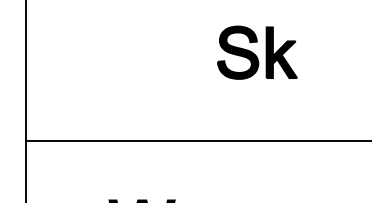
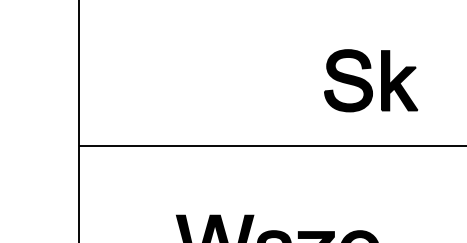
part: (257, 52) -> (371, 80), moved

